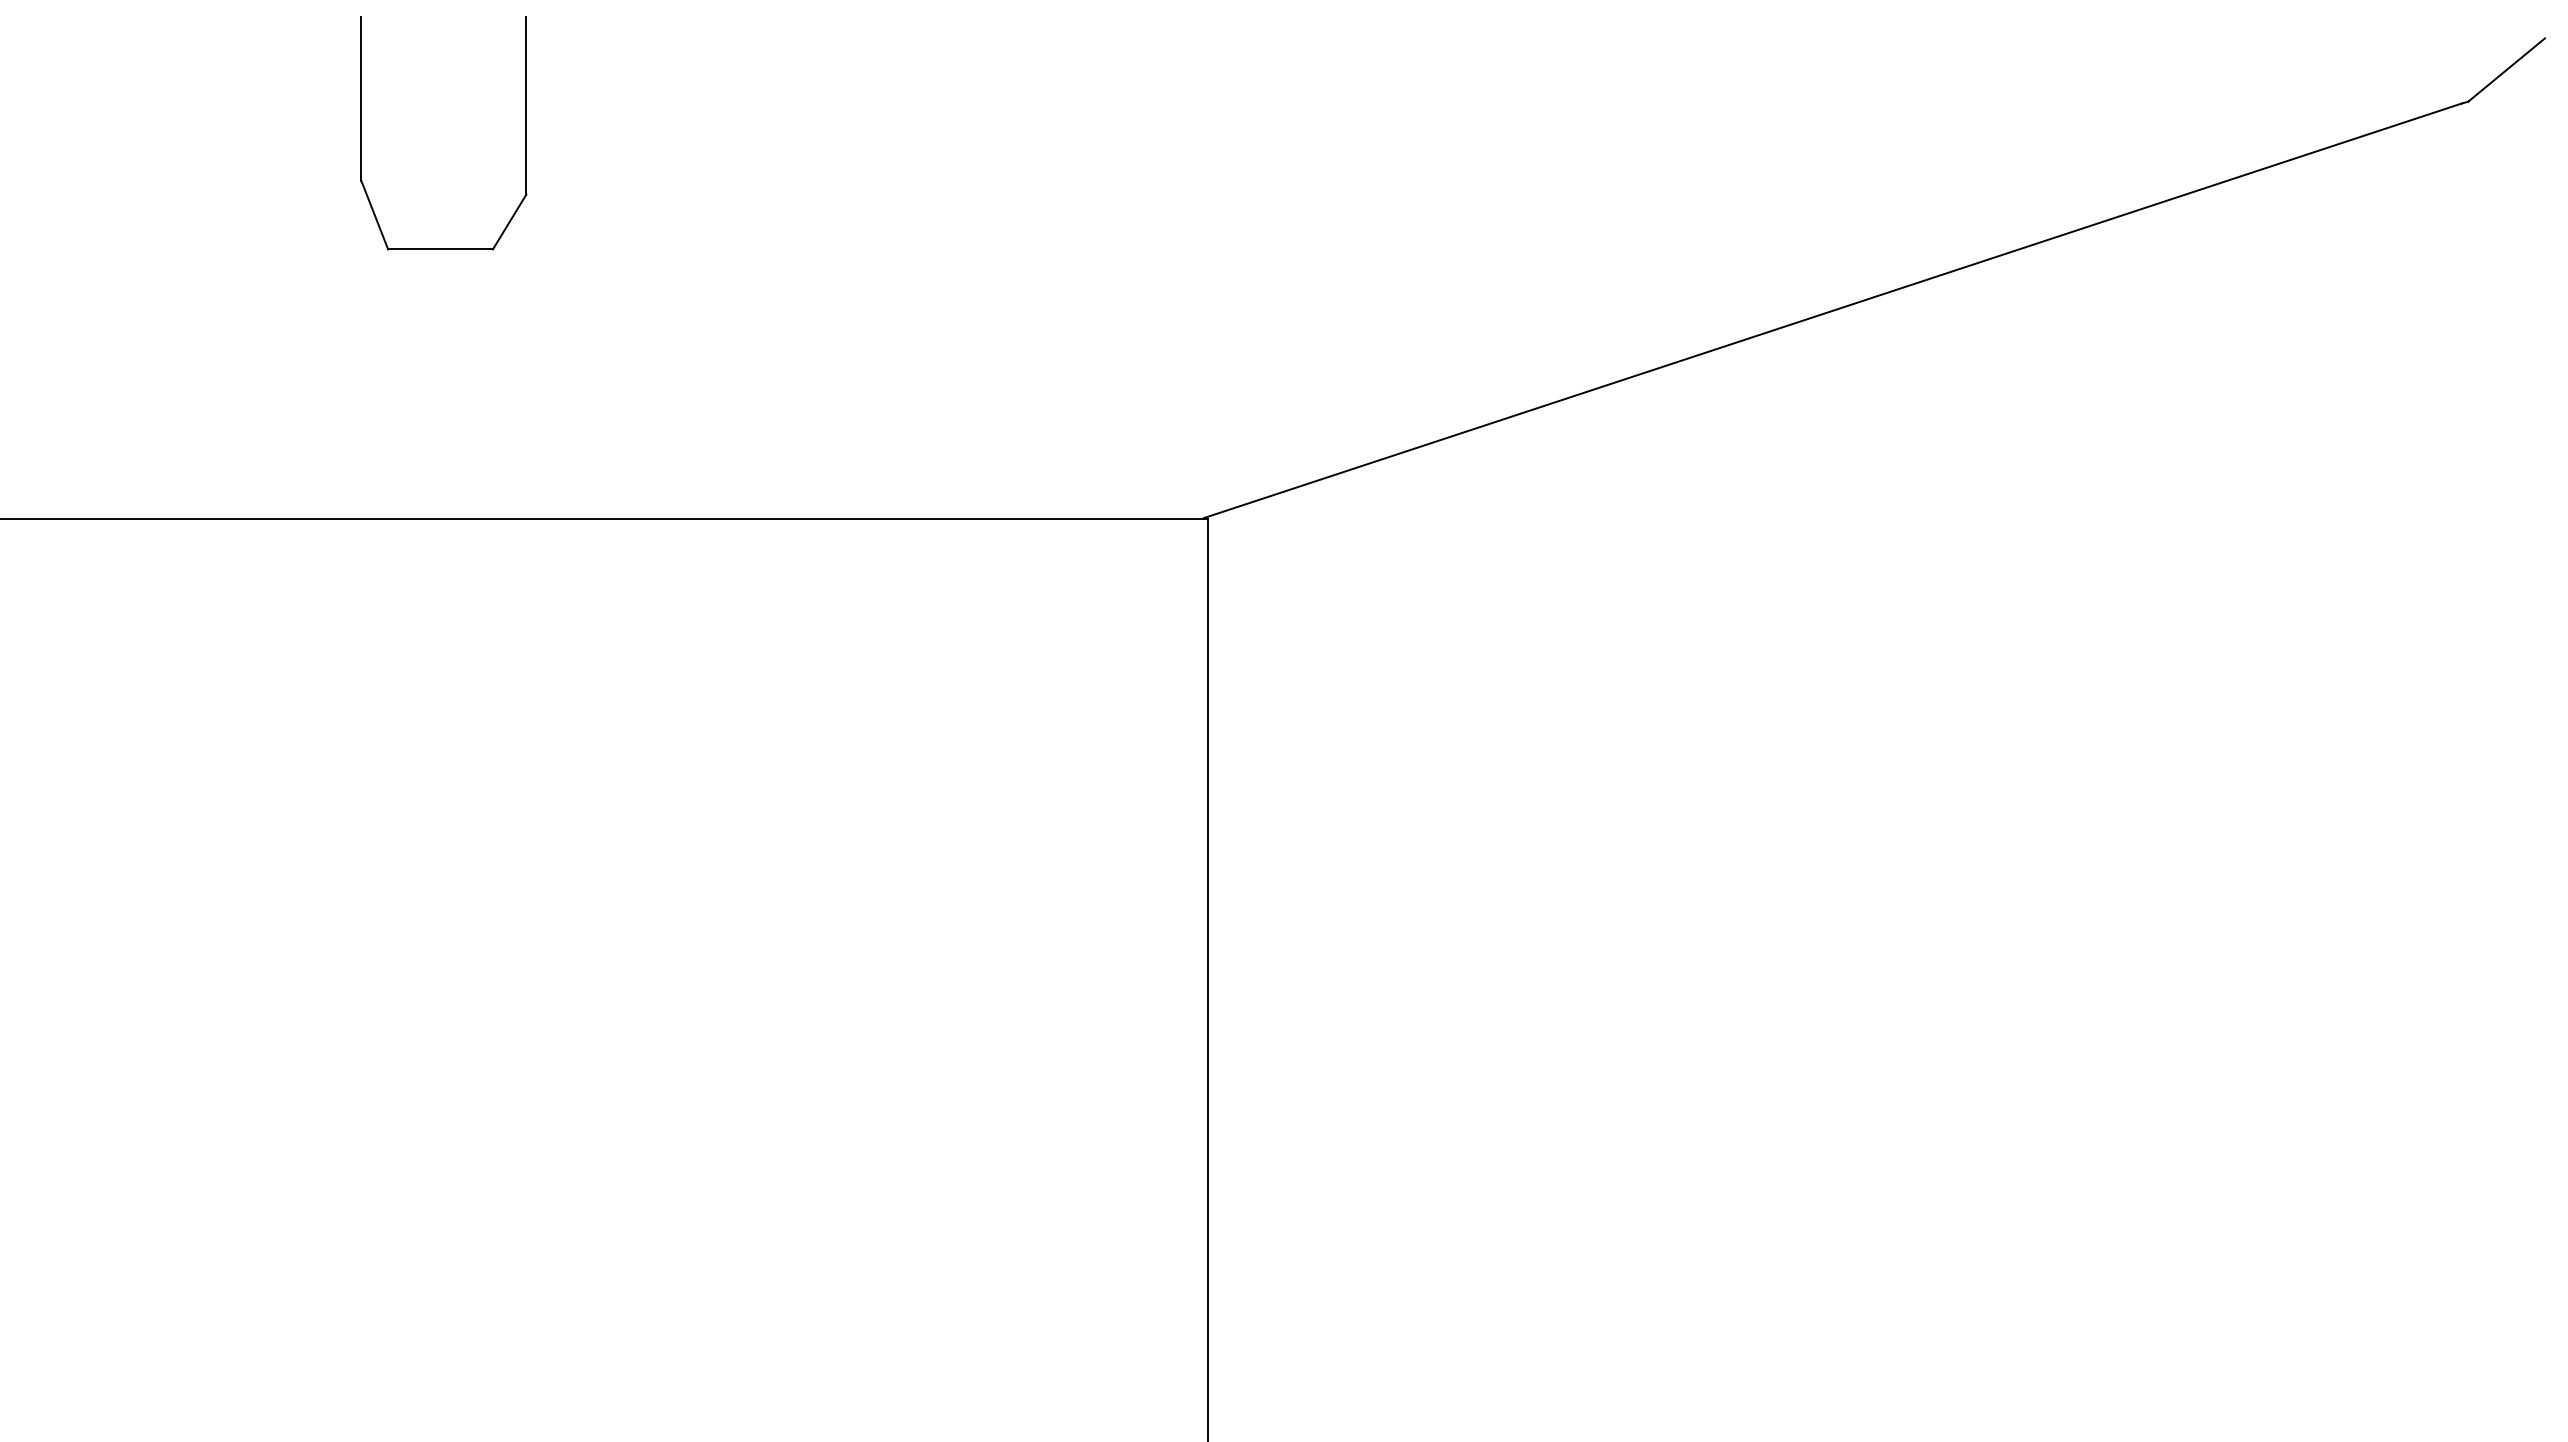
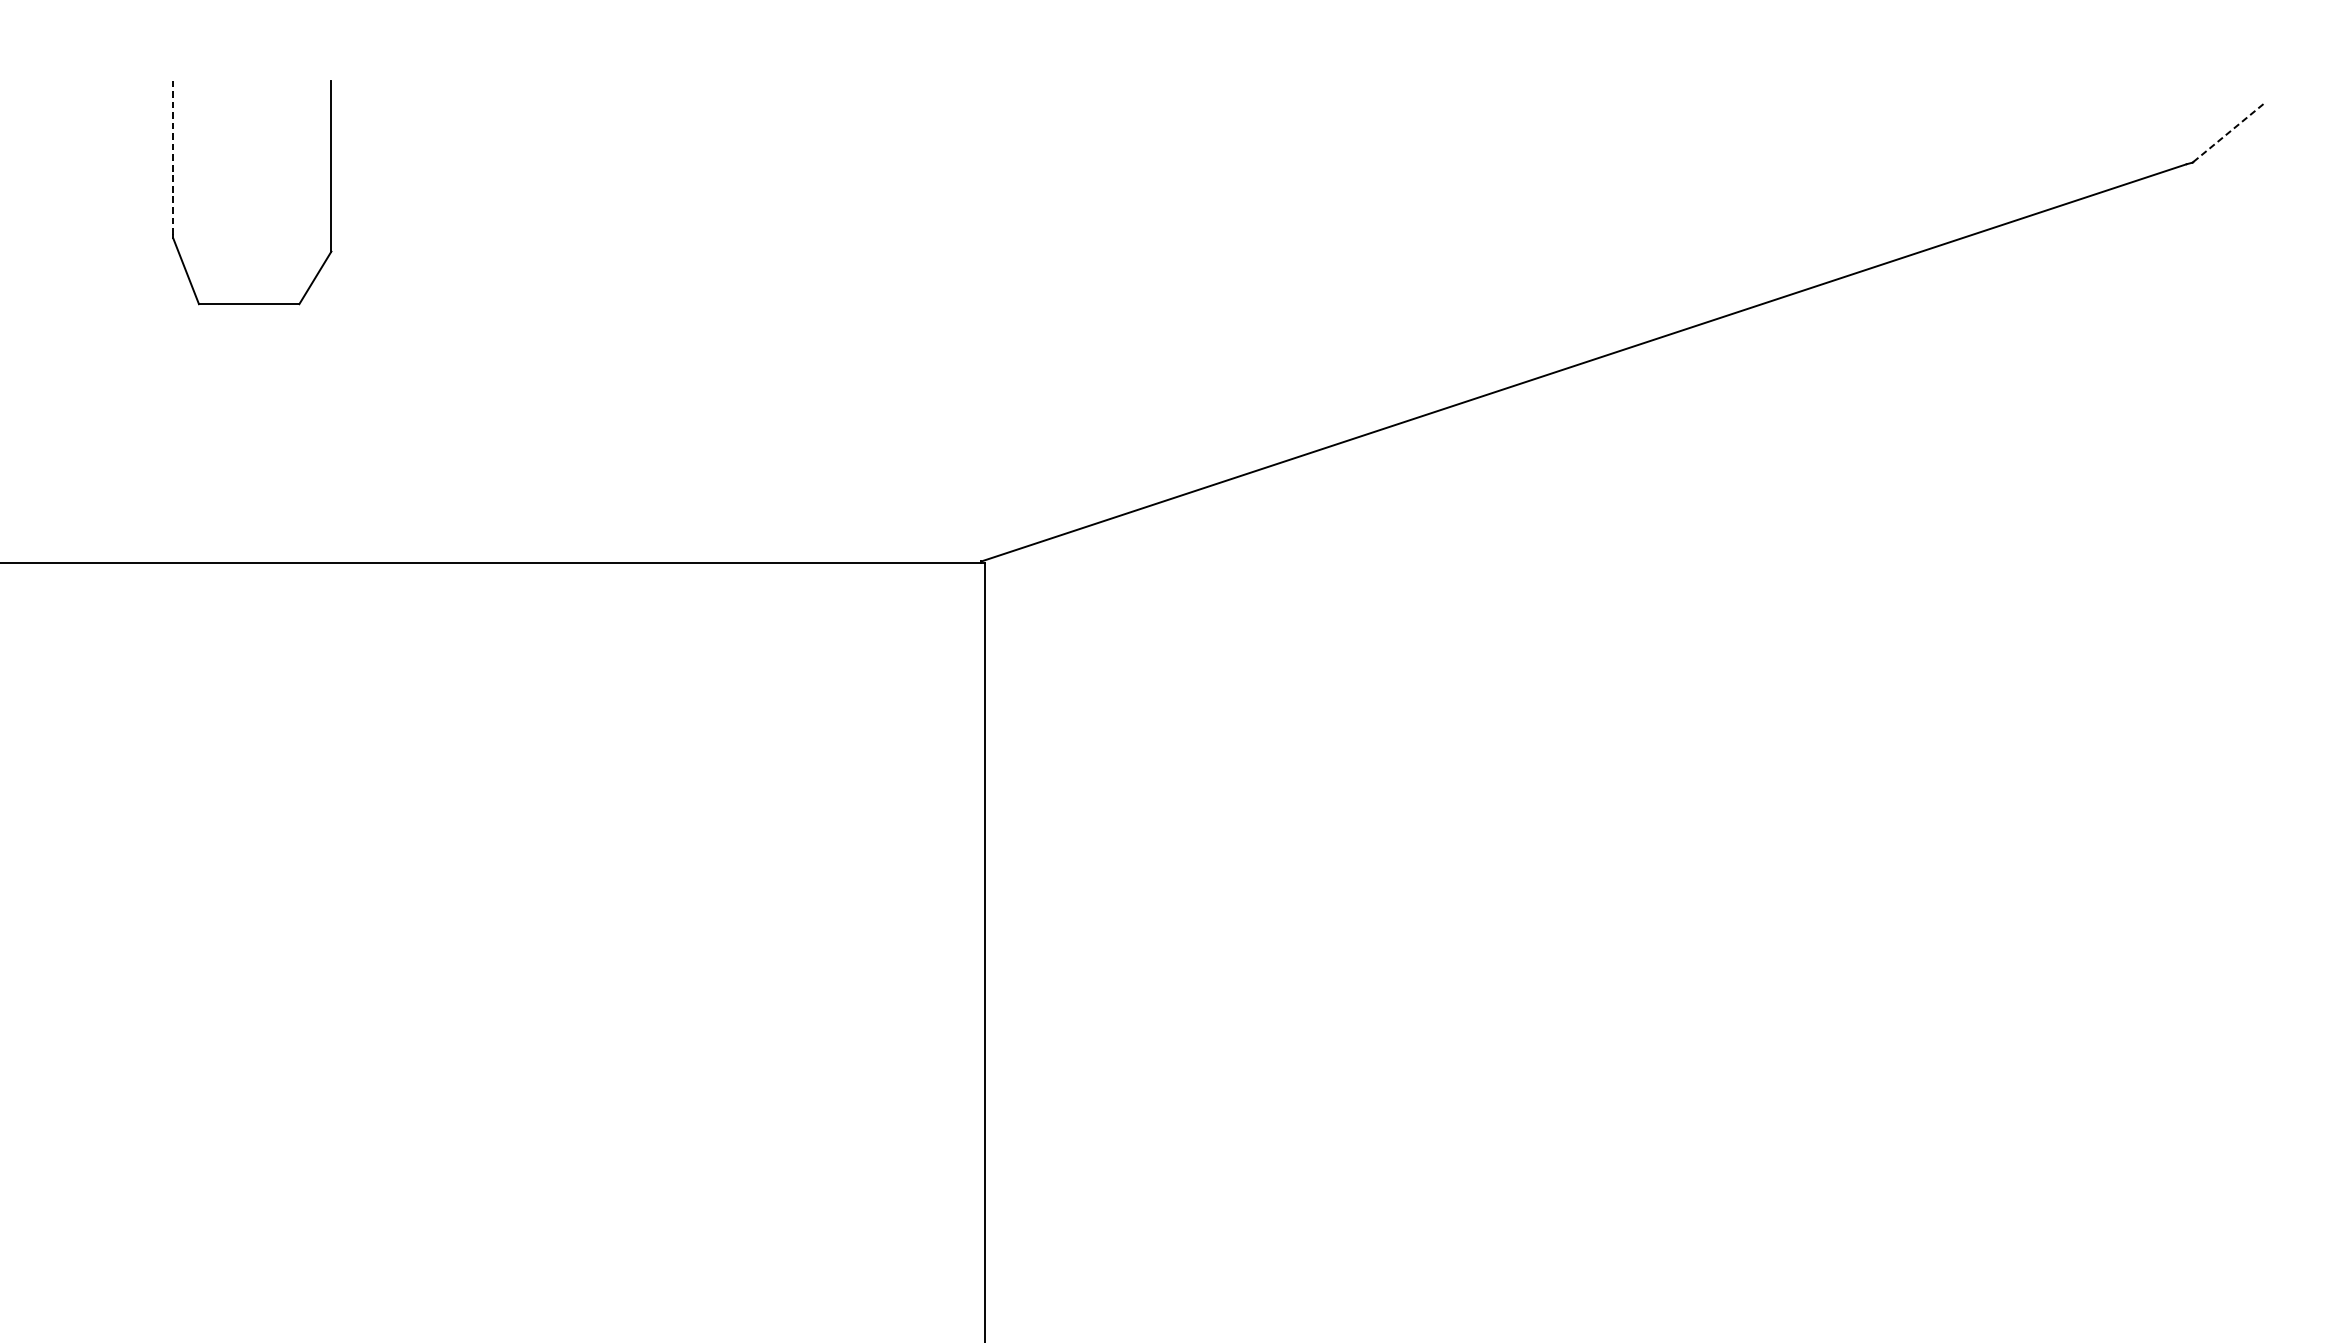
line: (2507, 69) -> (2230, 131), solid -> dashed
line: (361, 96) -> (173, 157), solid -> dashed

